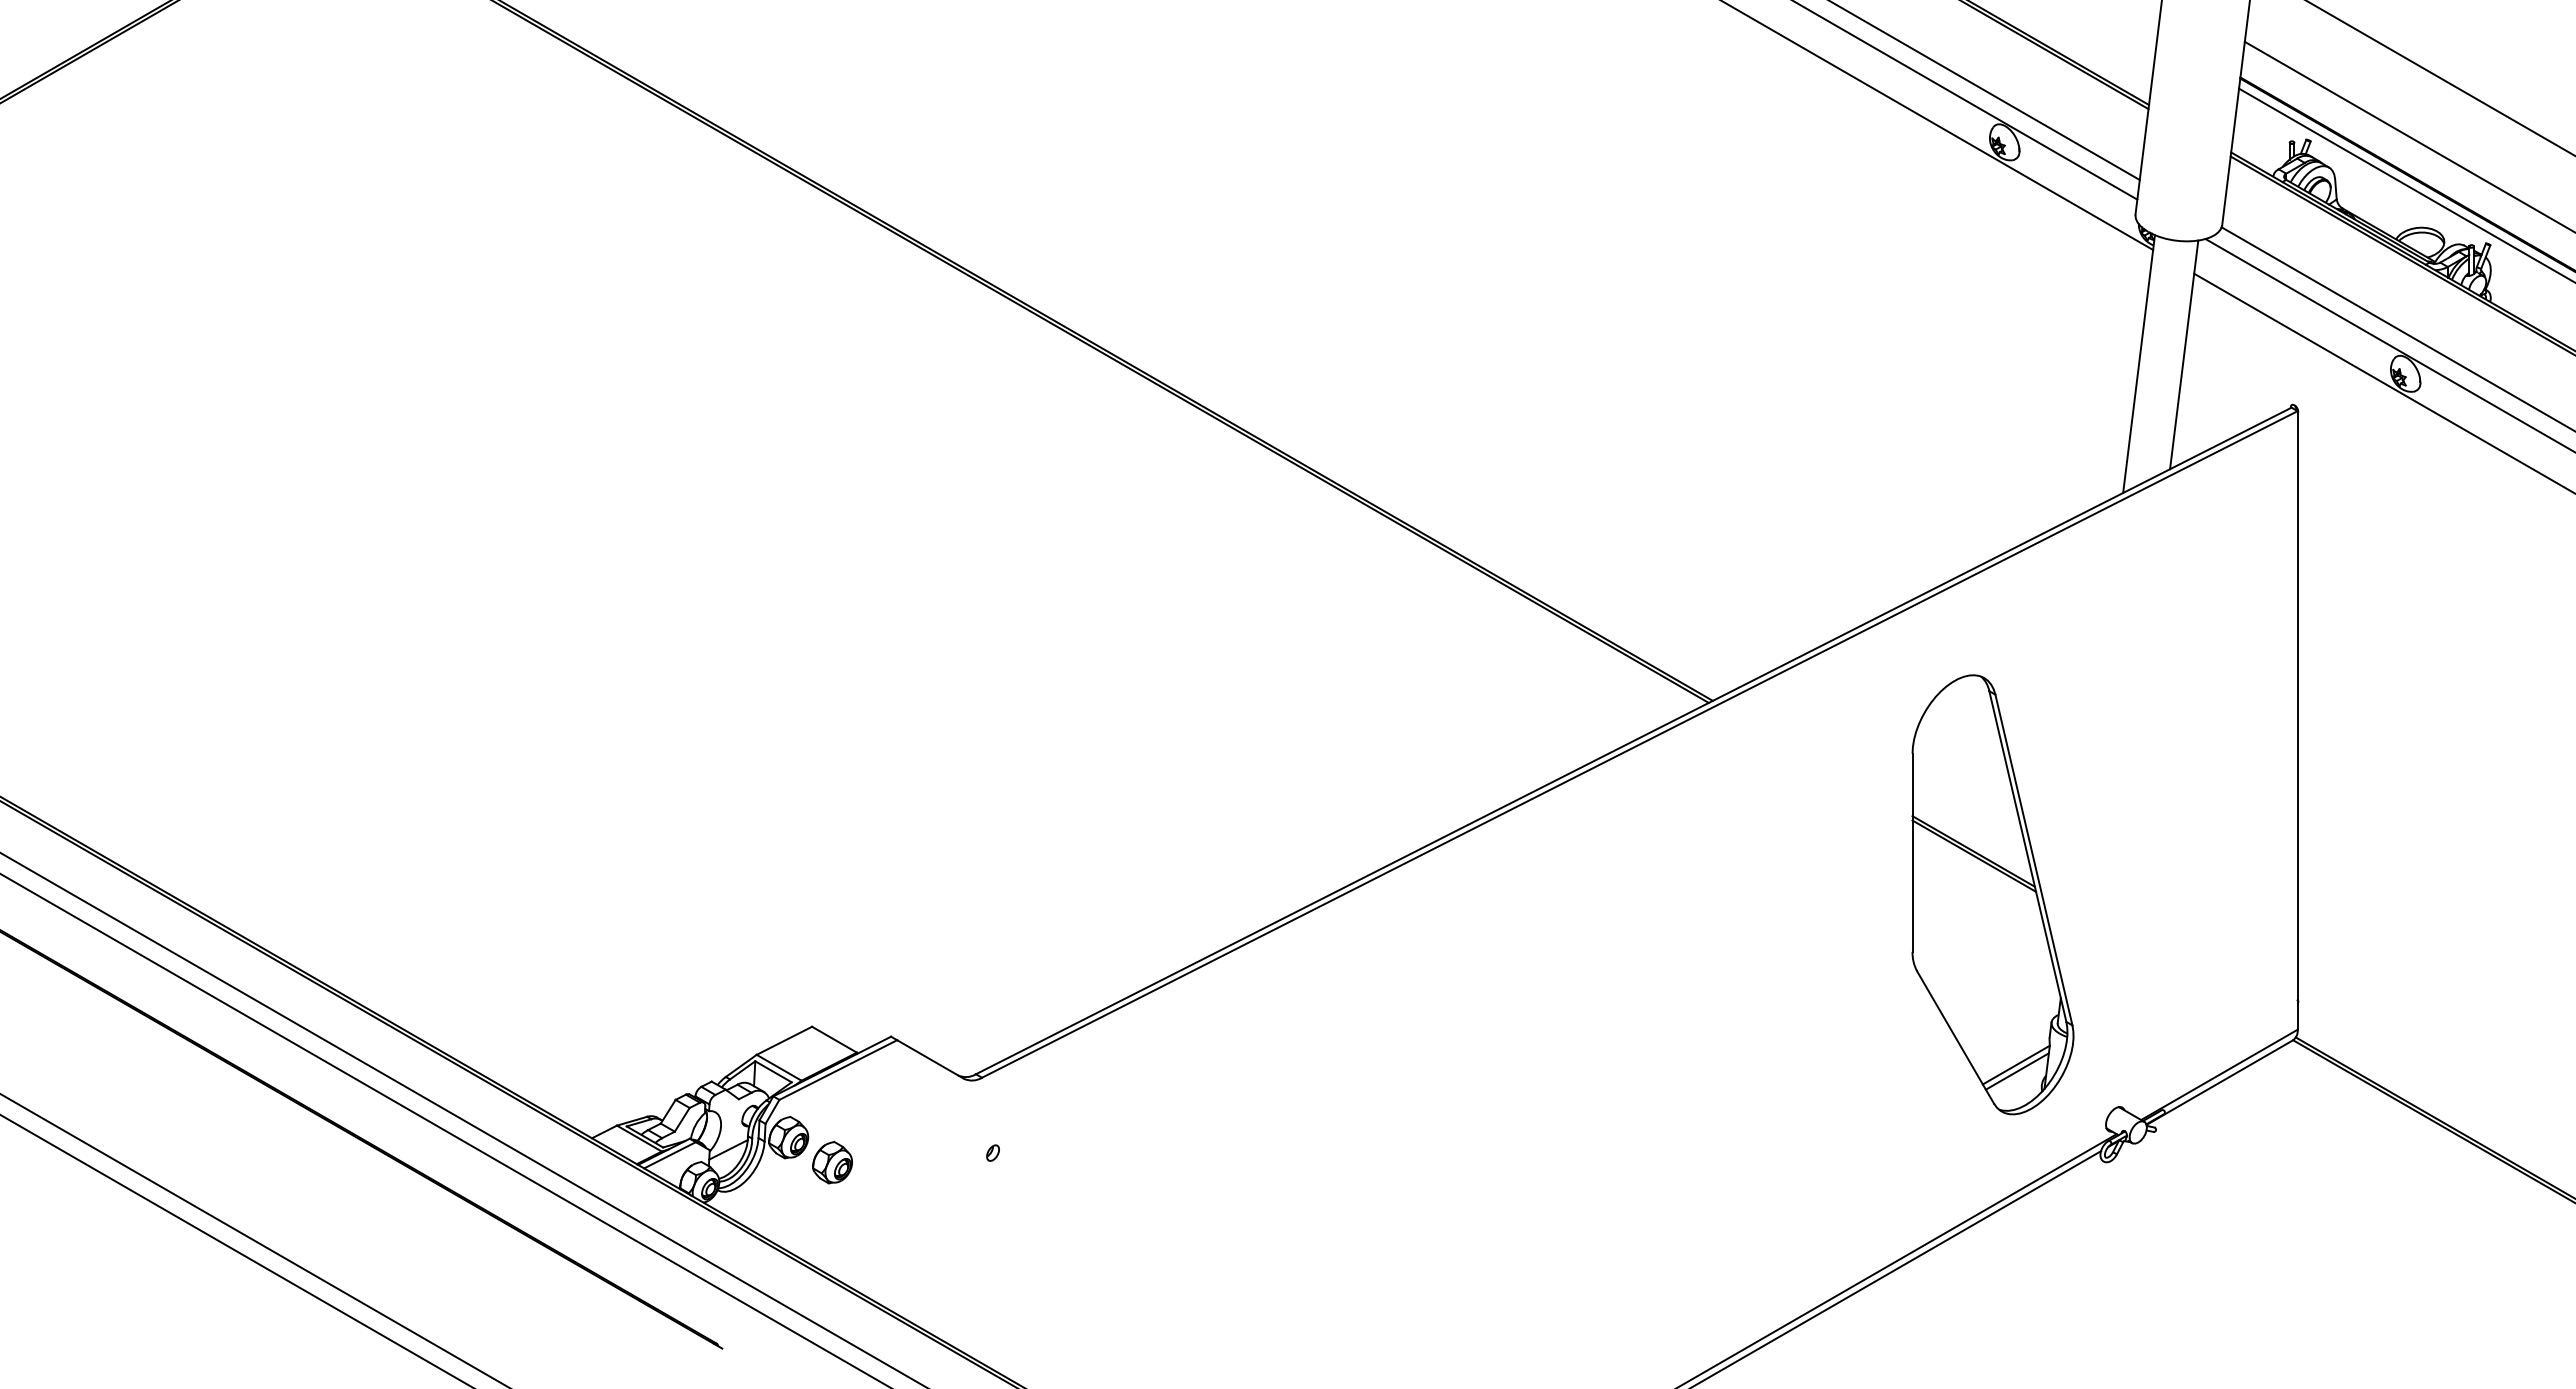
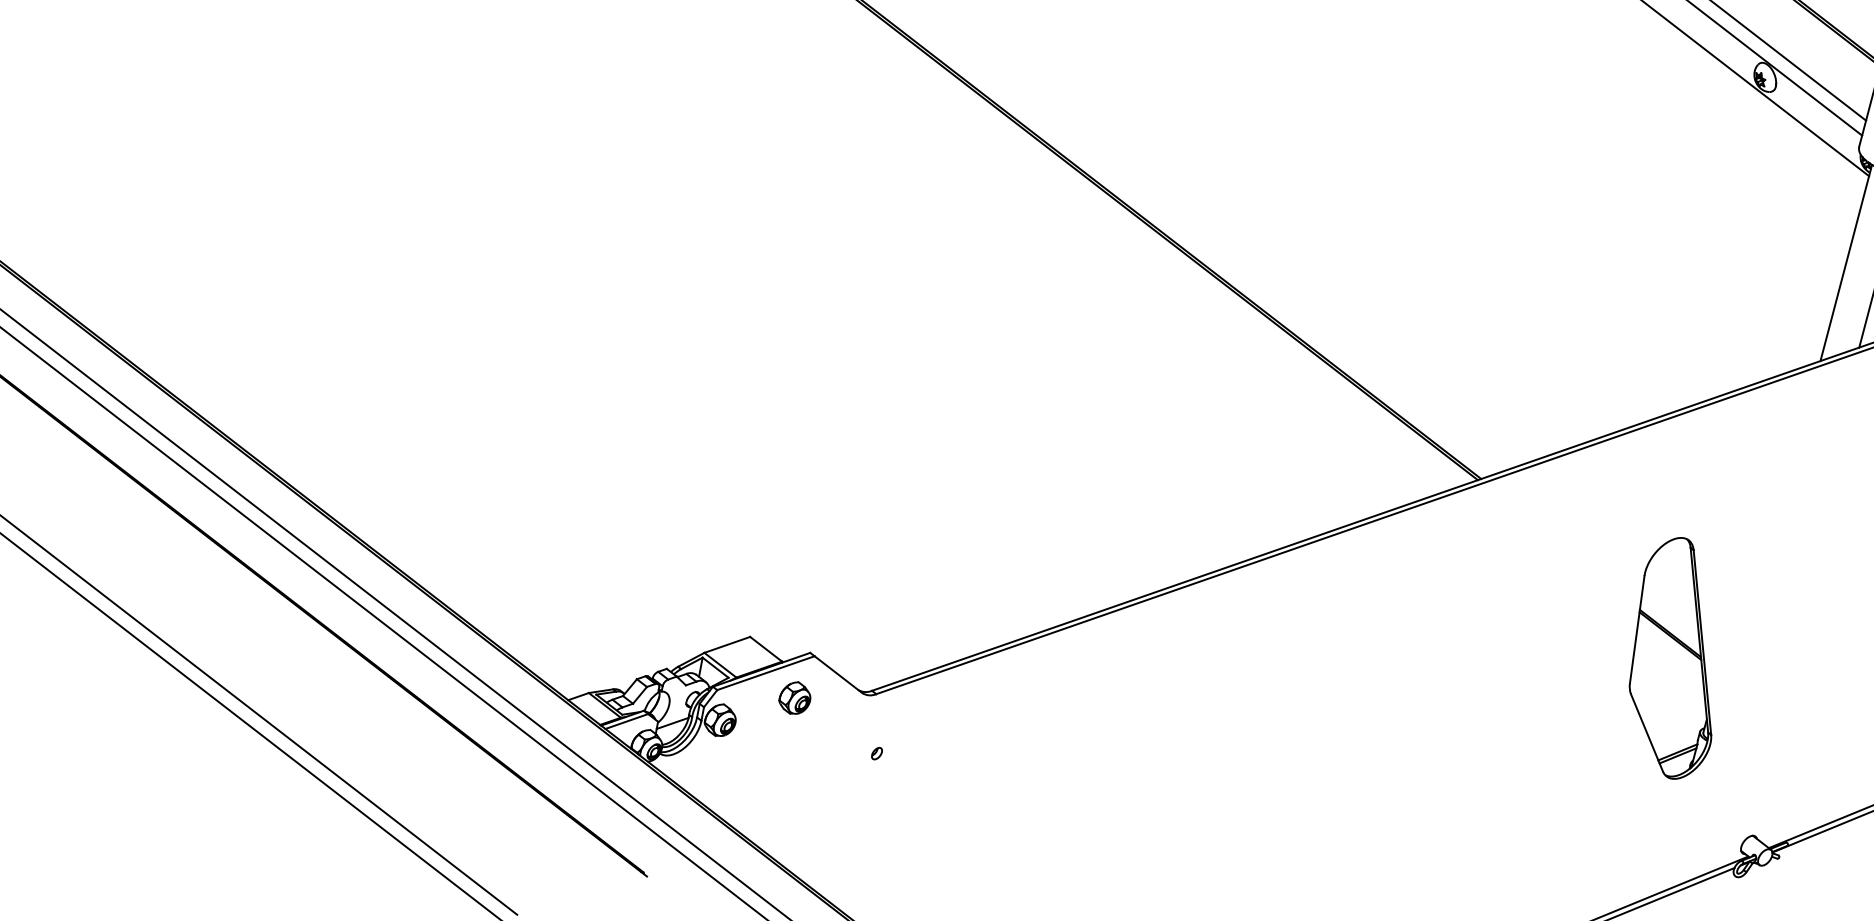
part: (1992, 894) -> (1677, 658), size x0.7
part: (832, 1162) -> (795, 697), moved

